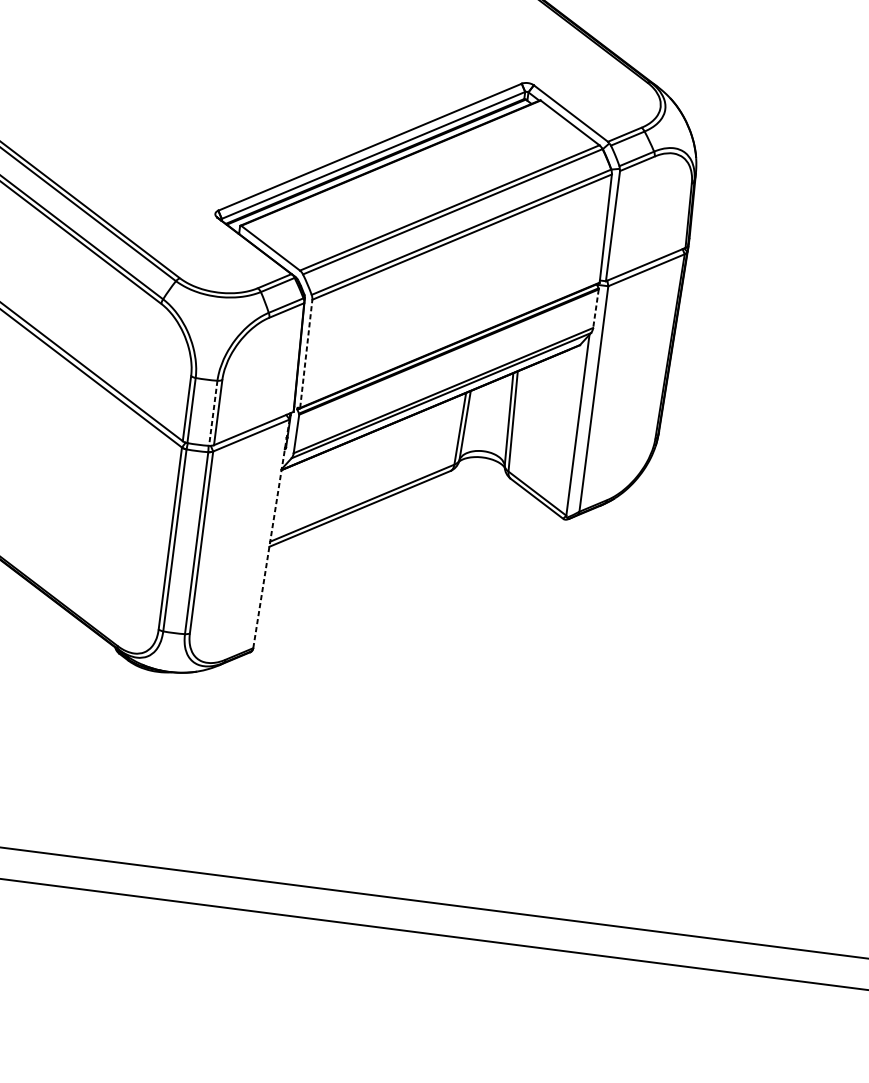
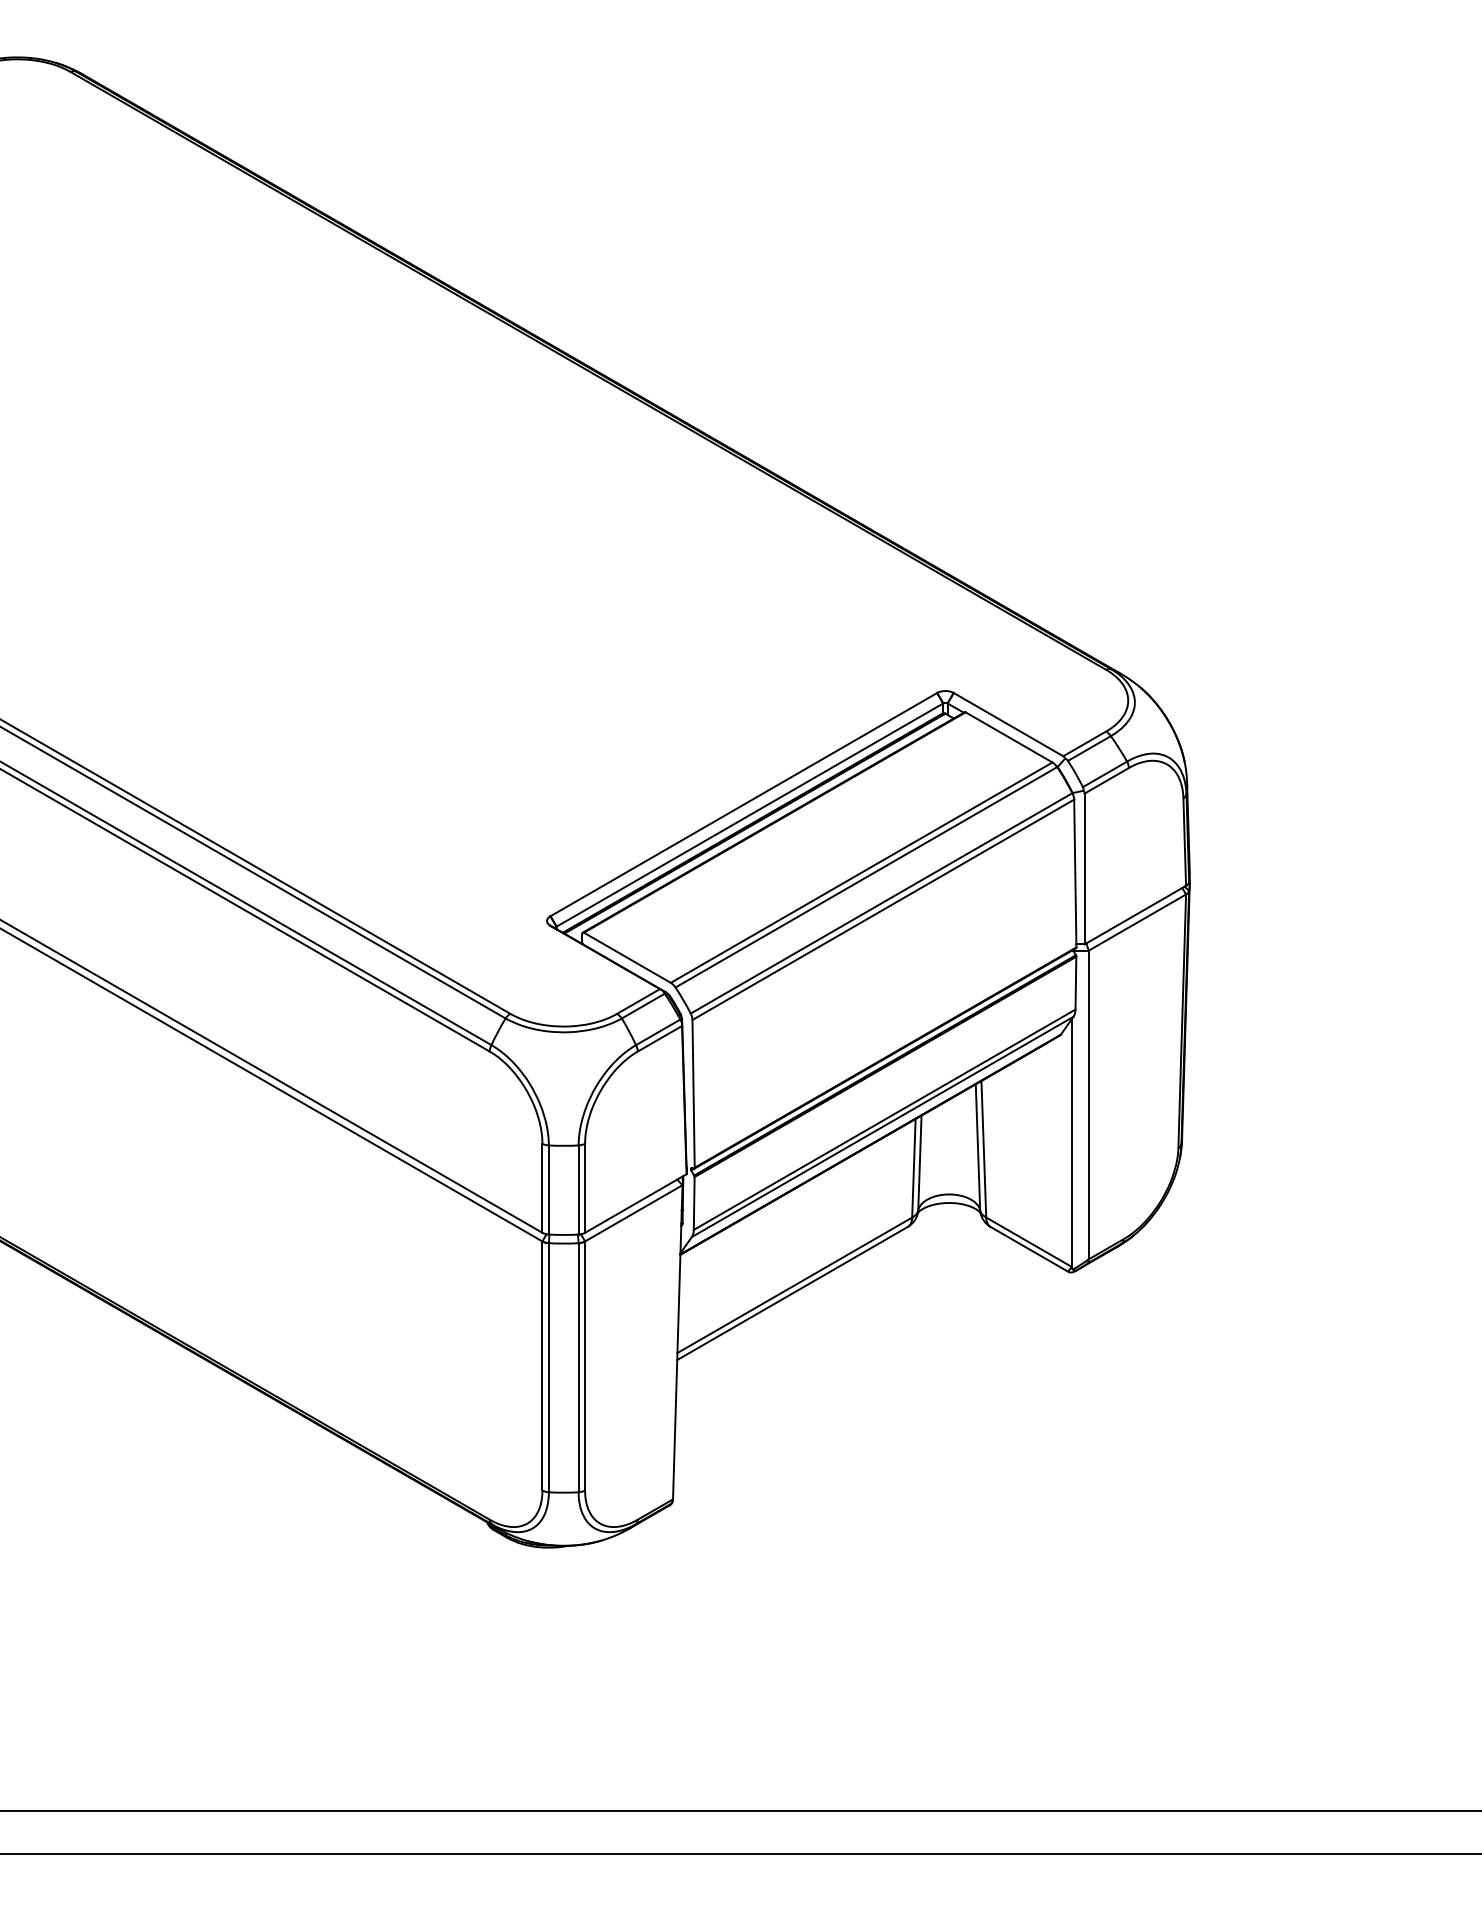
line: (595, 308) -> (1075, 983), dashed -> solid
line: (306, 353) -> (693, 1093), dashed -> solid
line: (213, 413) -> (578, 1190), dashed -> solid
line: (271, 533) -> (677, 1341), dashed -> solid

